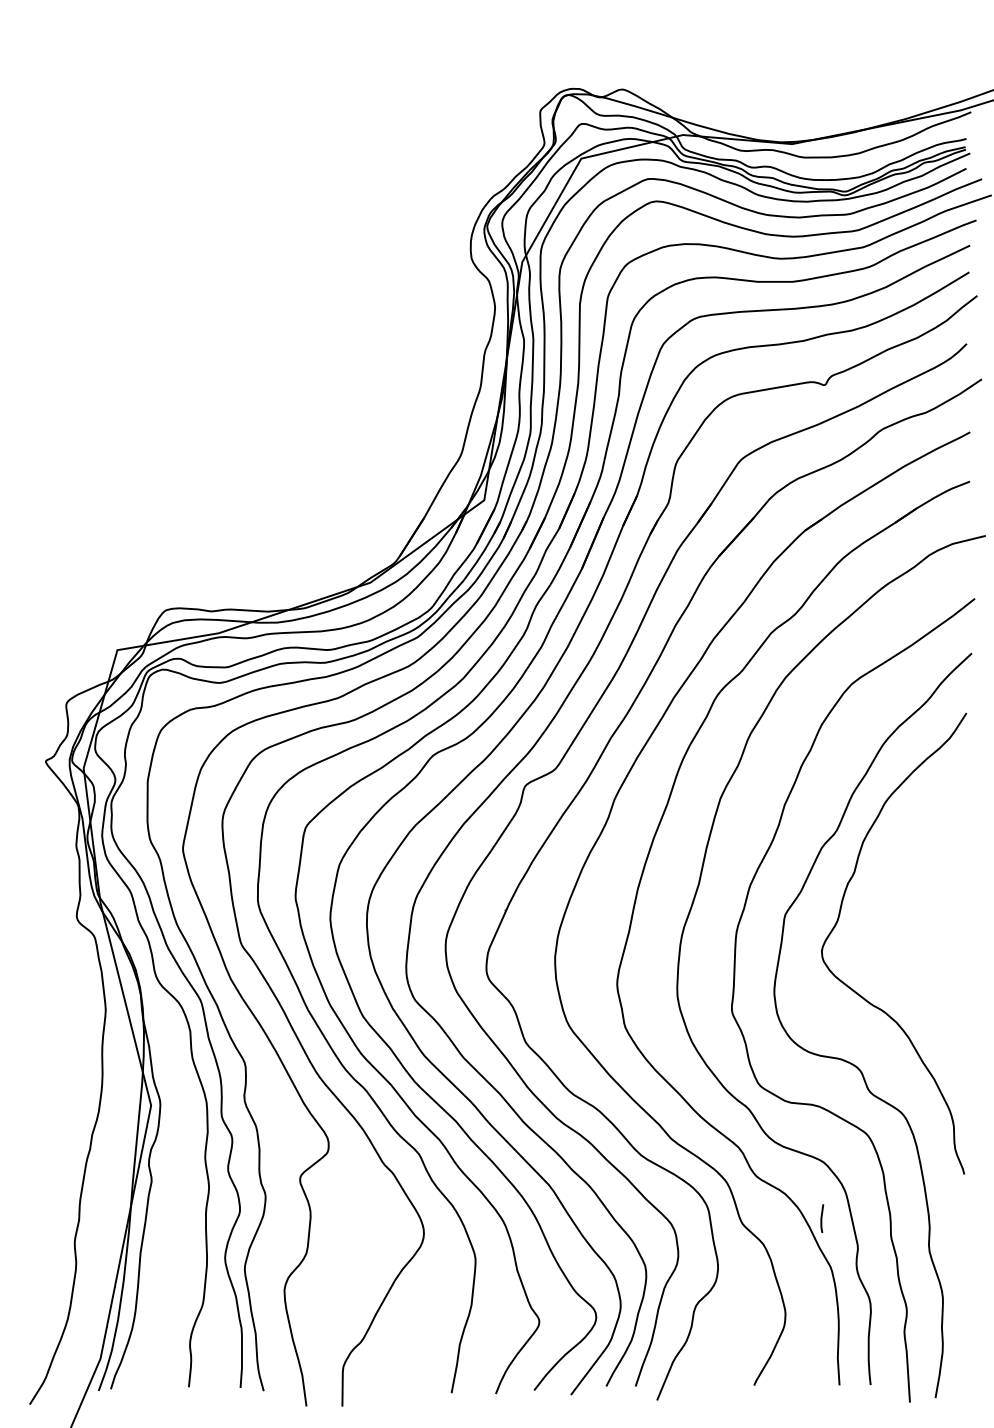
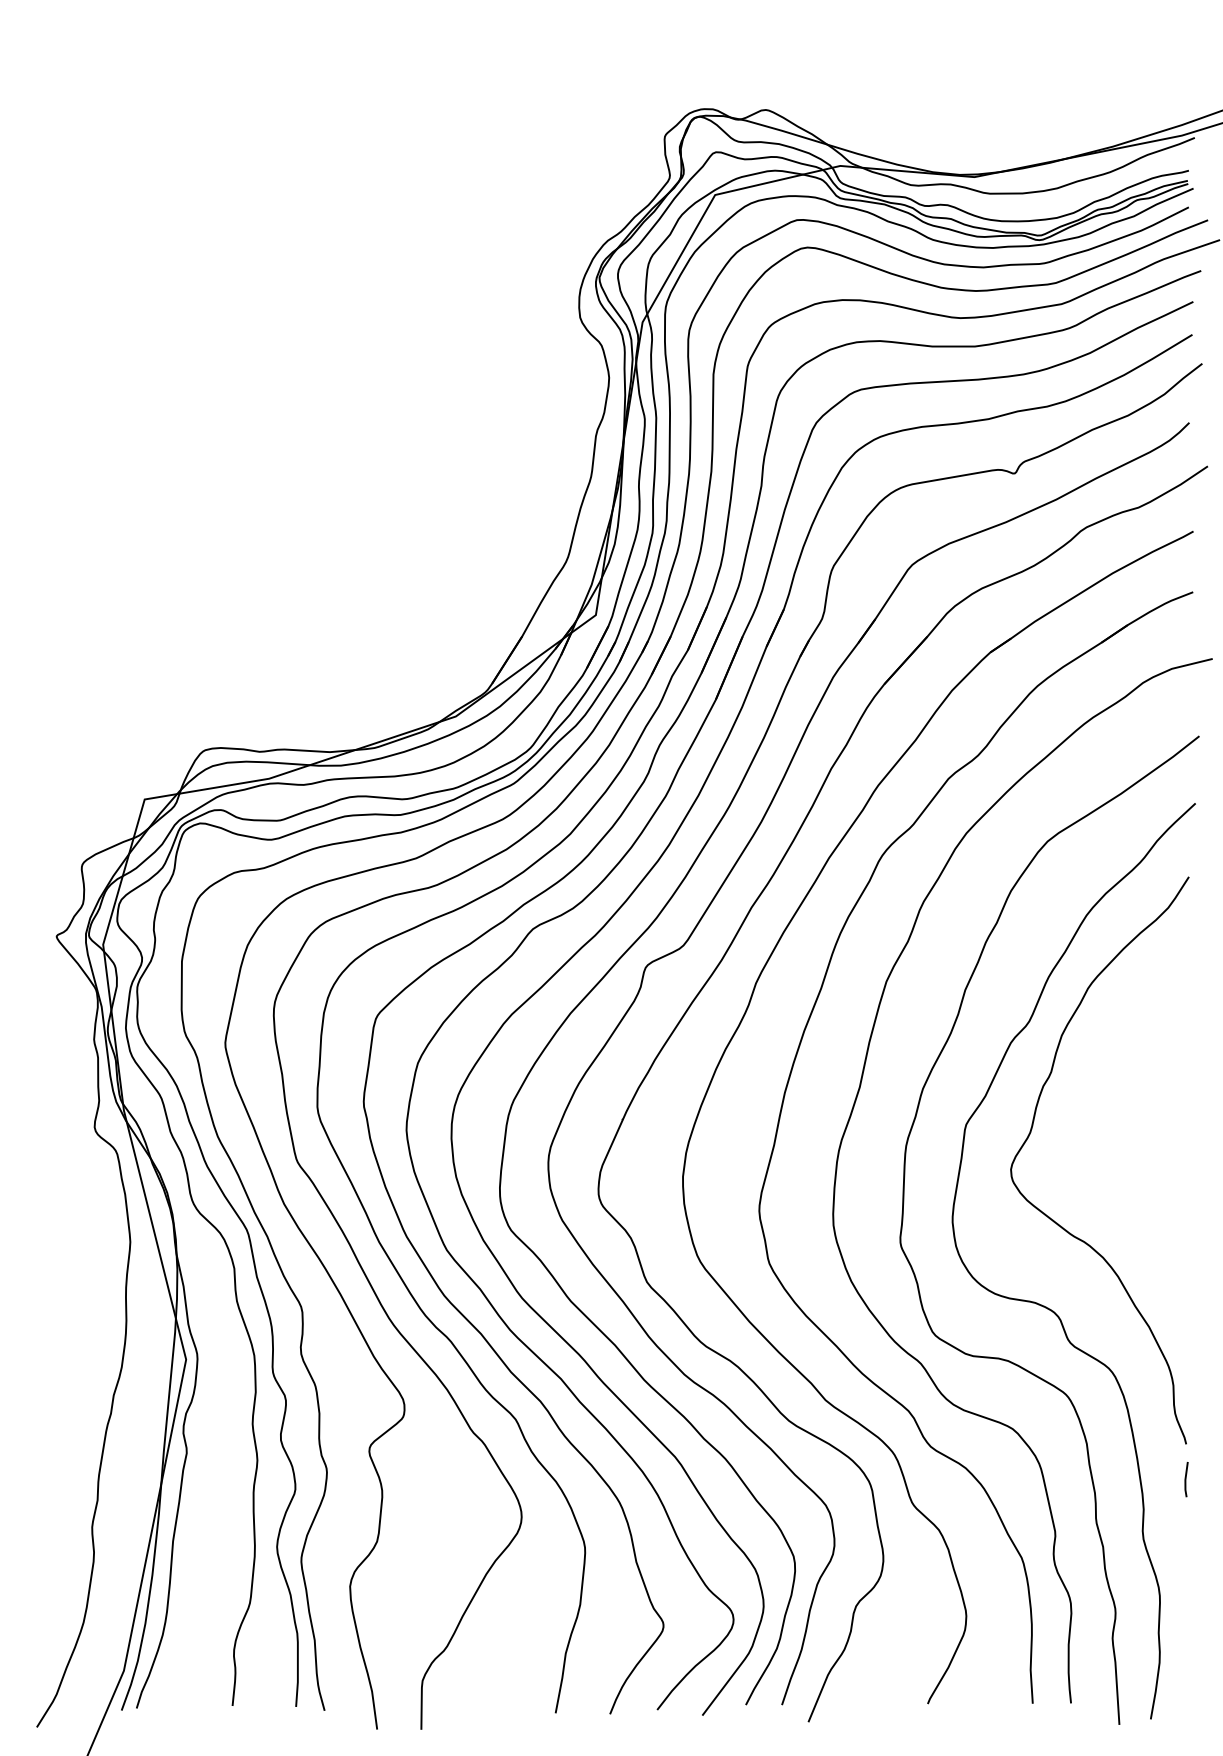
line: (822, 1218) -> (1186, 1479), moved

